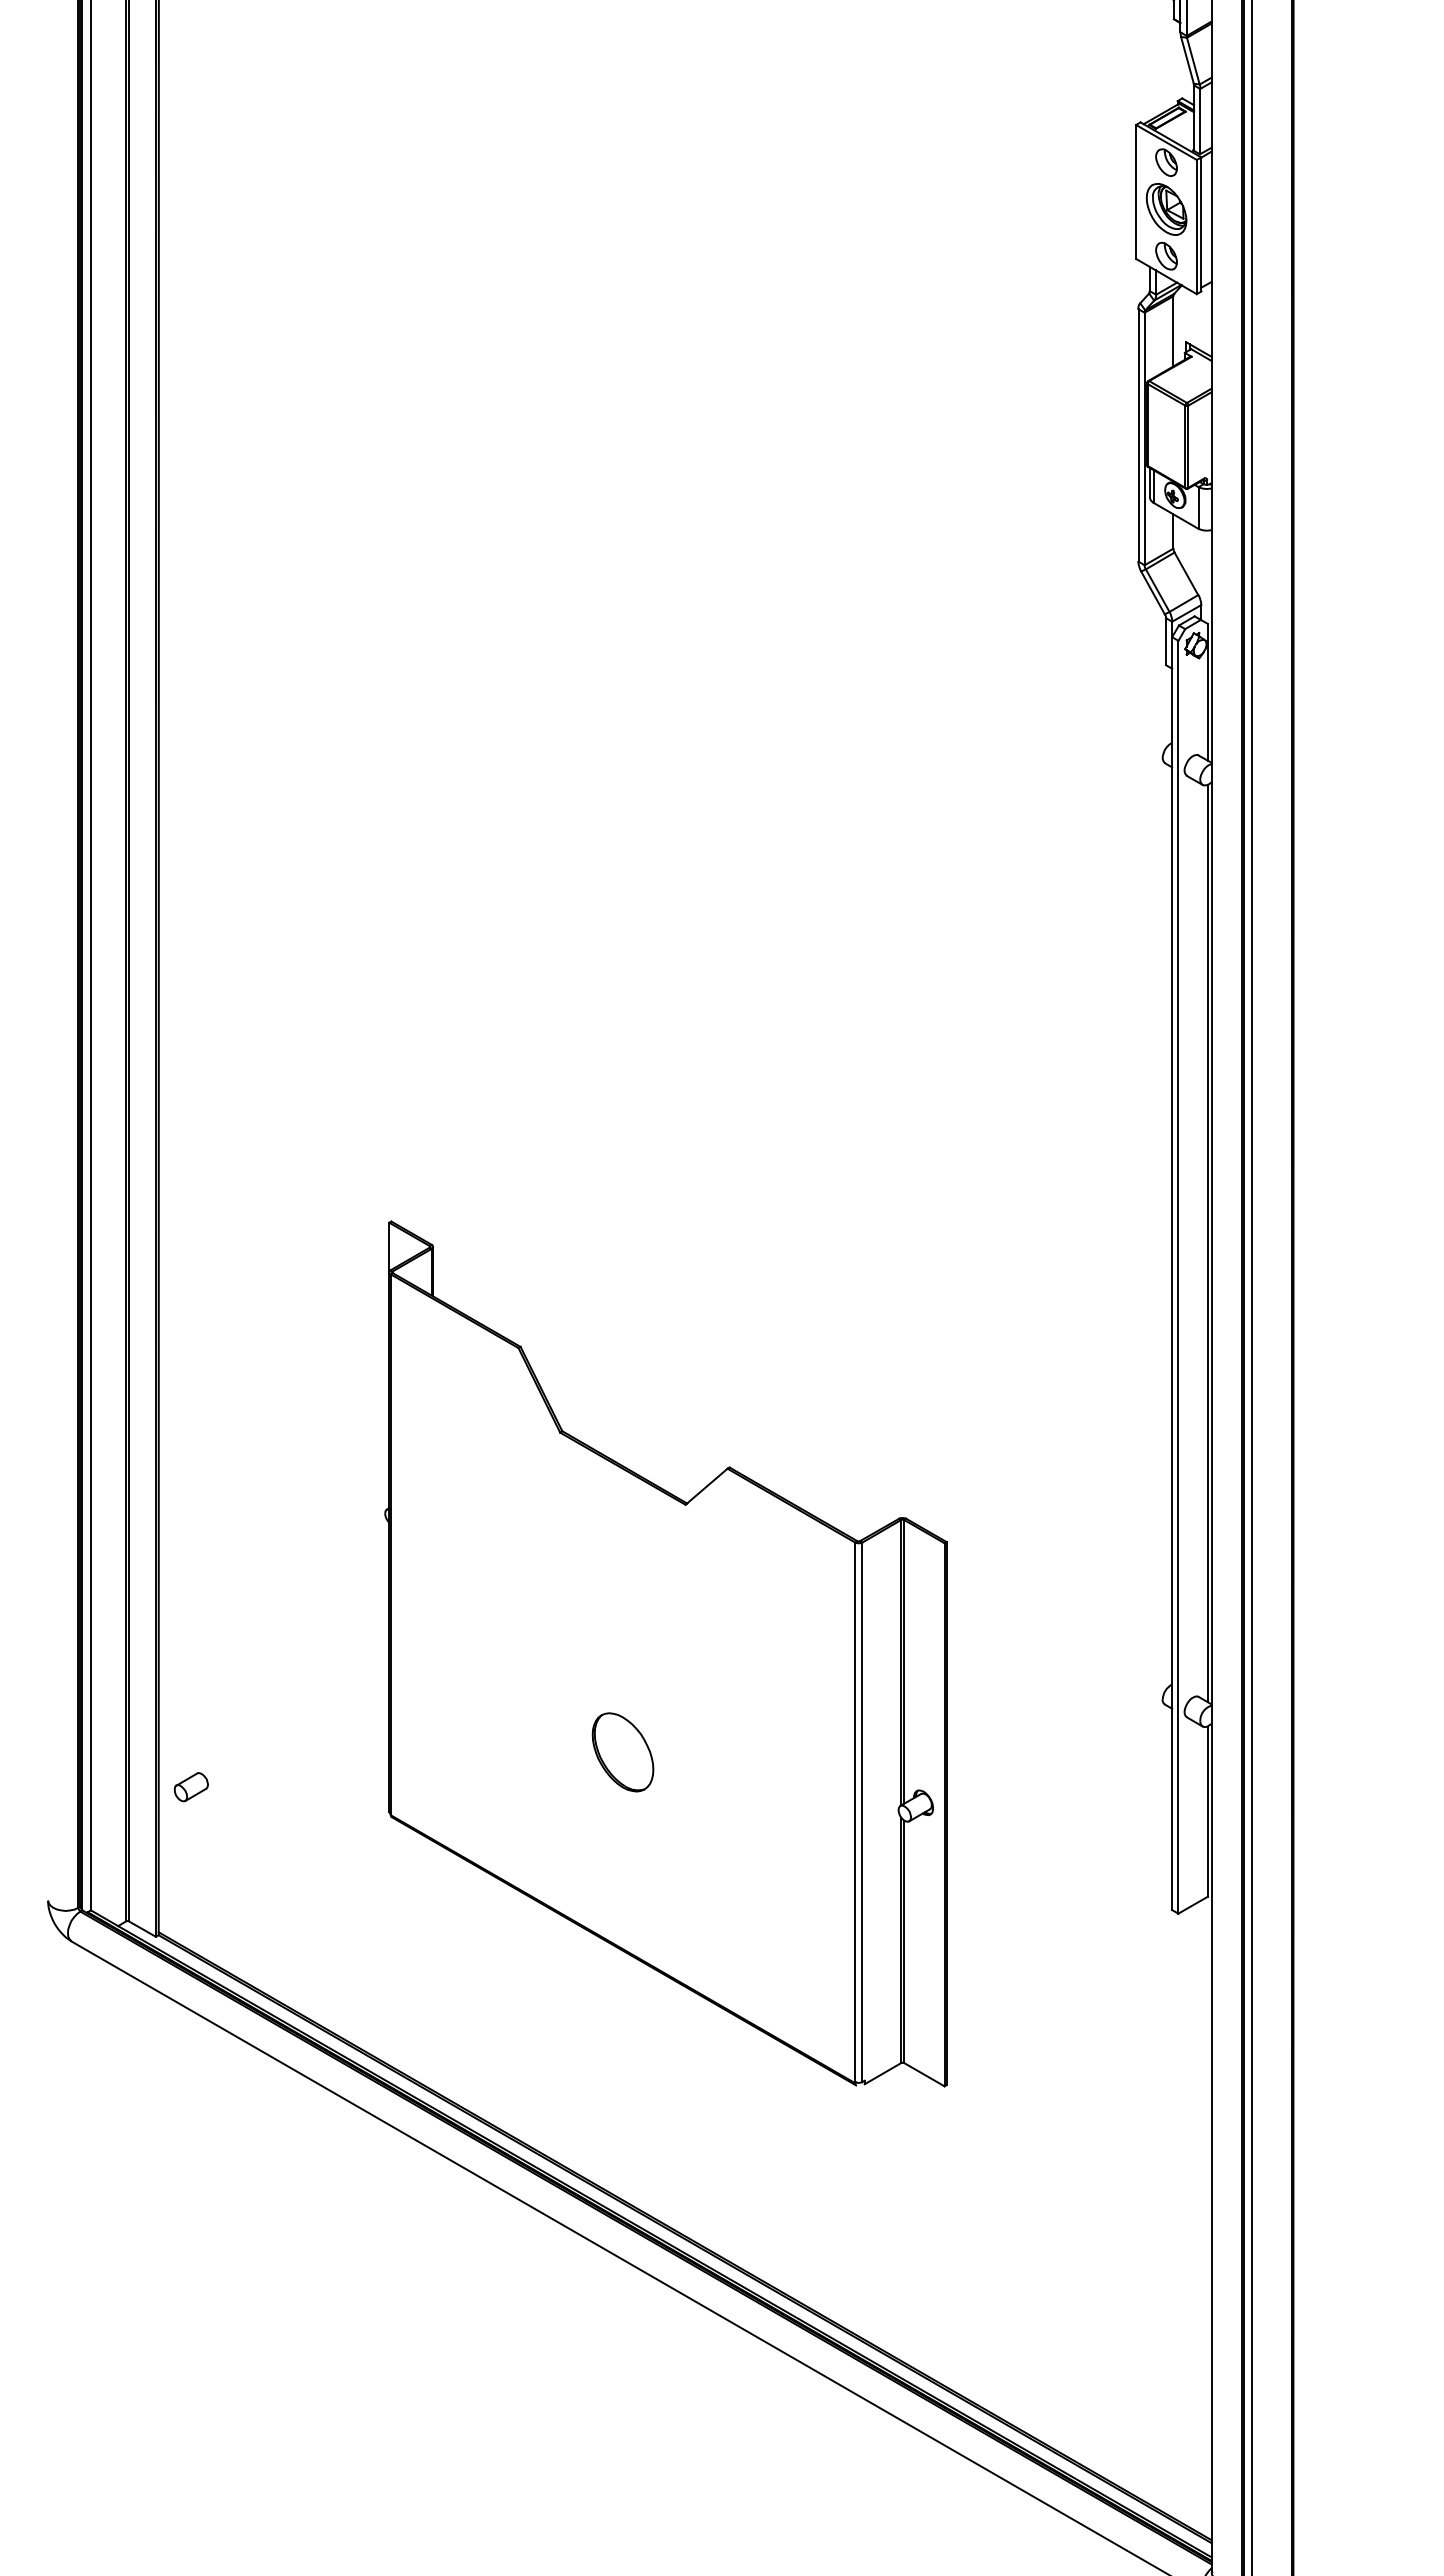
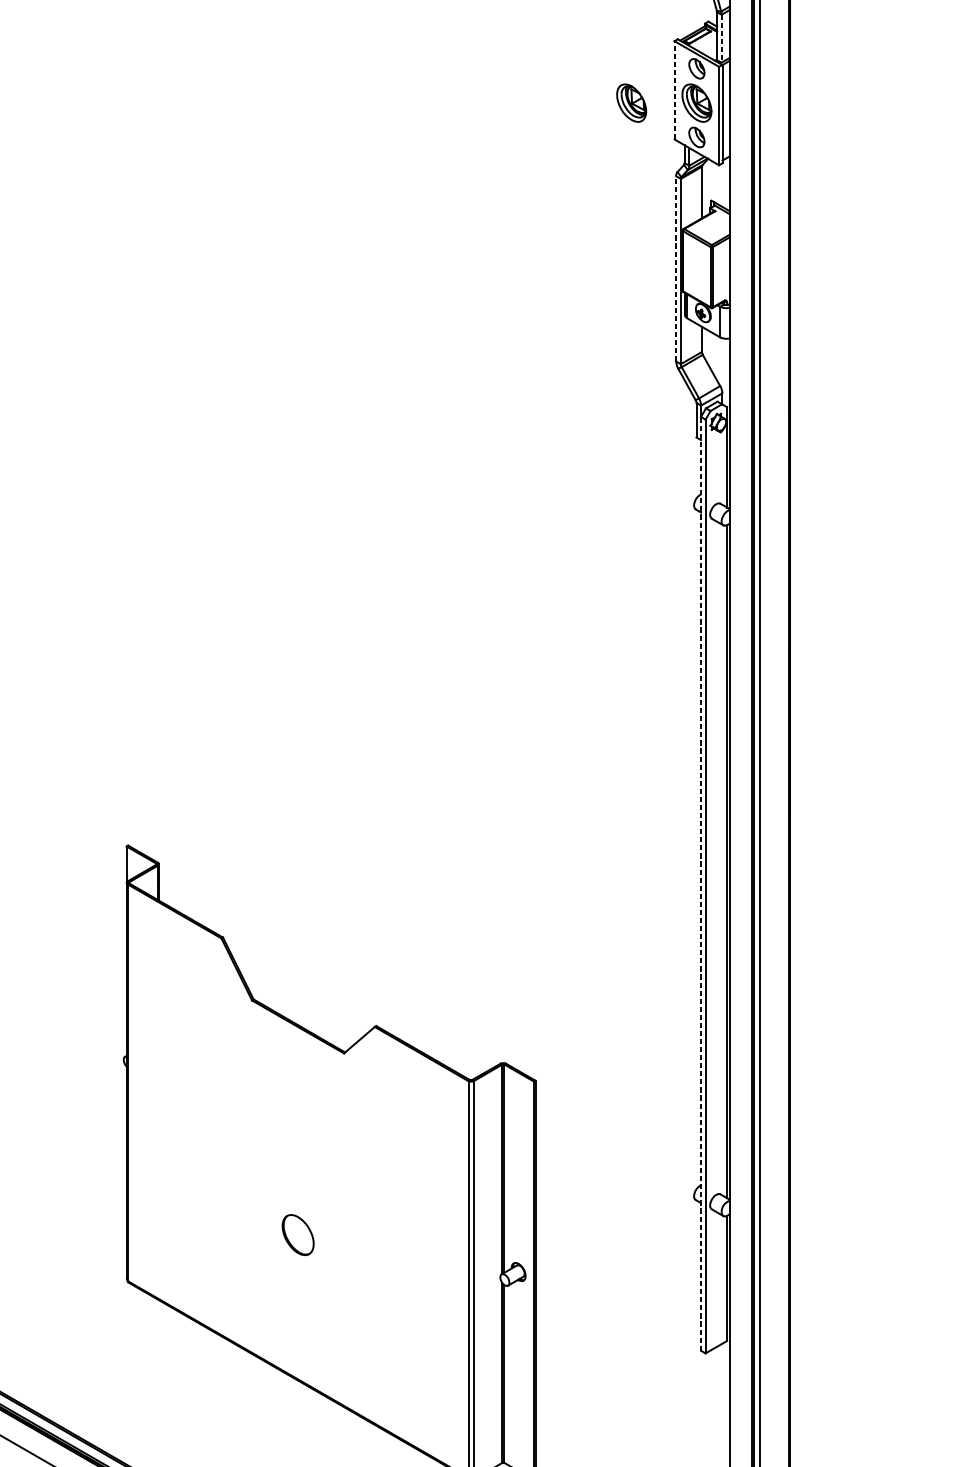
line: (1200, 121) -> (721, 38), solid -> dashed
line: (1136, 191) -> (674, 89), solid -> dashed
part: (1077, 209) -> (631, 103), added
line: (1138, 434) -> (676, 268), solid -> dashed
line: (1172, 1273) -> (701, 883), solid -> dashed
part: (622, 1752) -> (297, 1235), size x0.7

